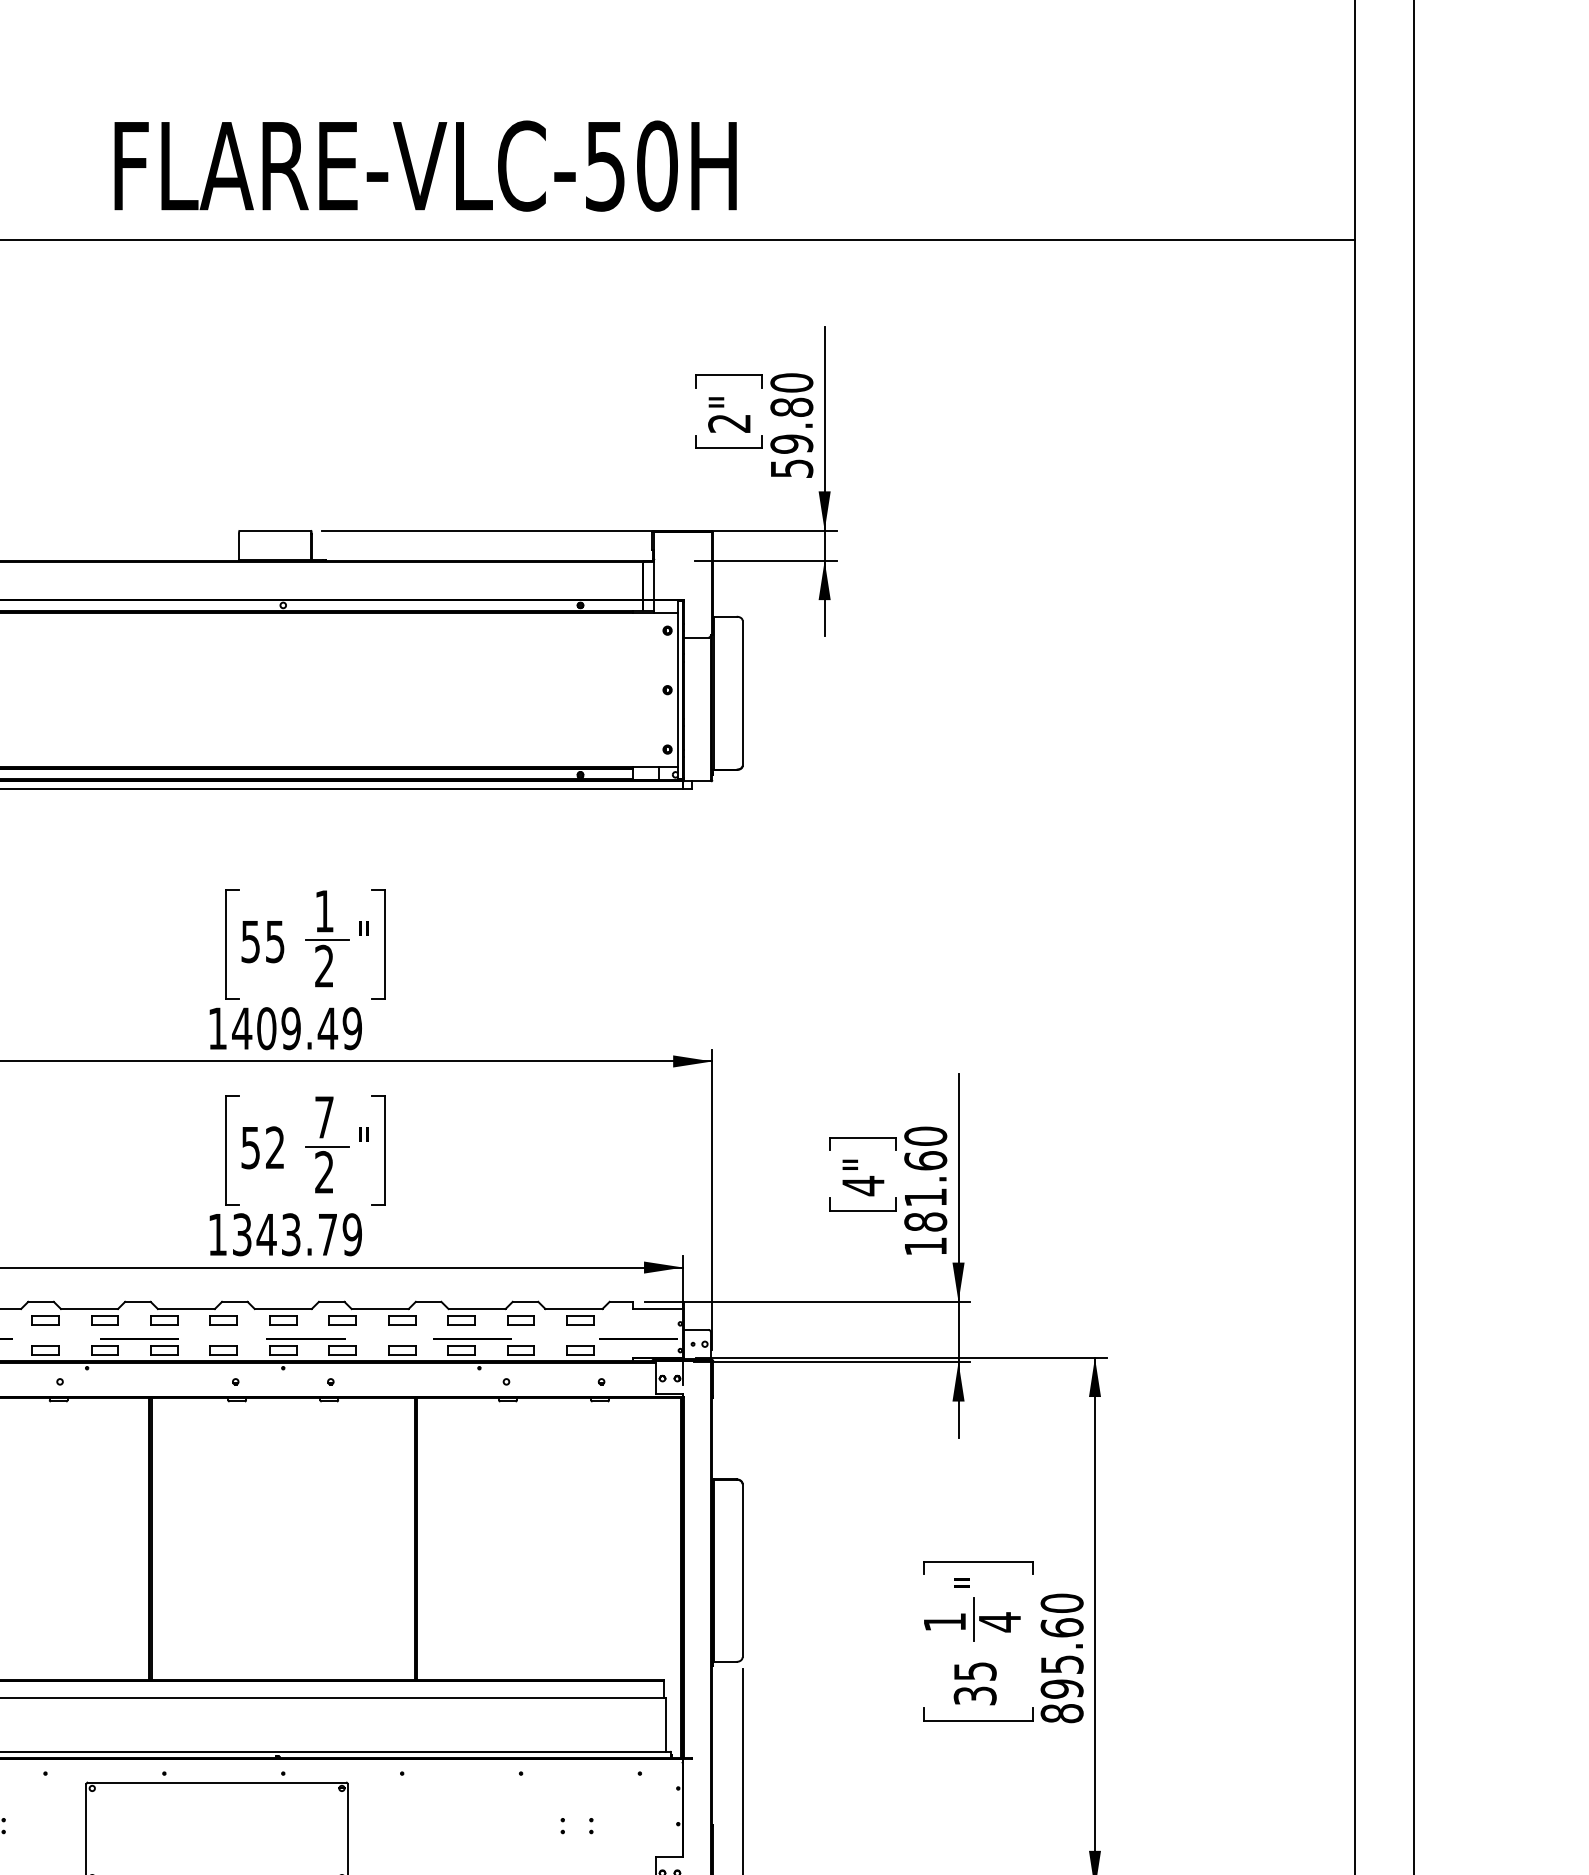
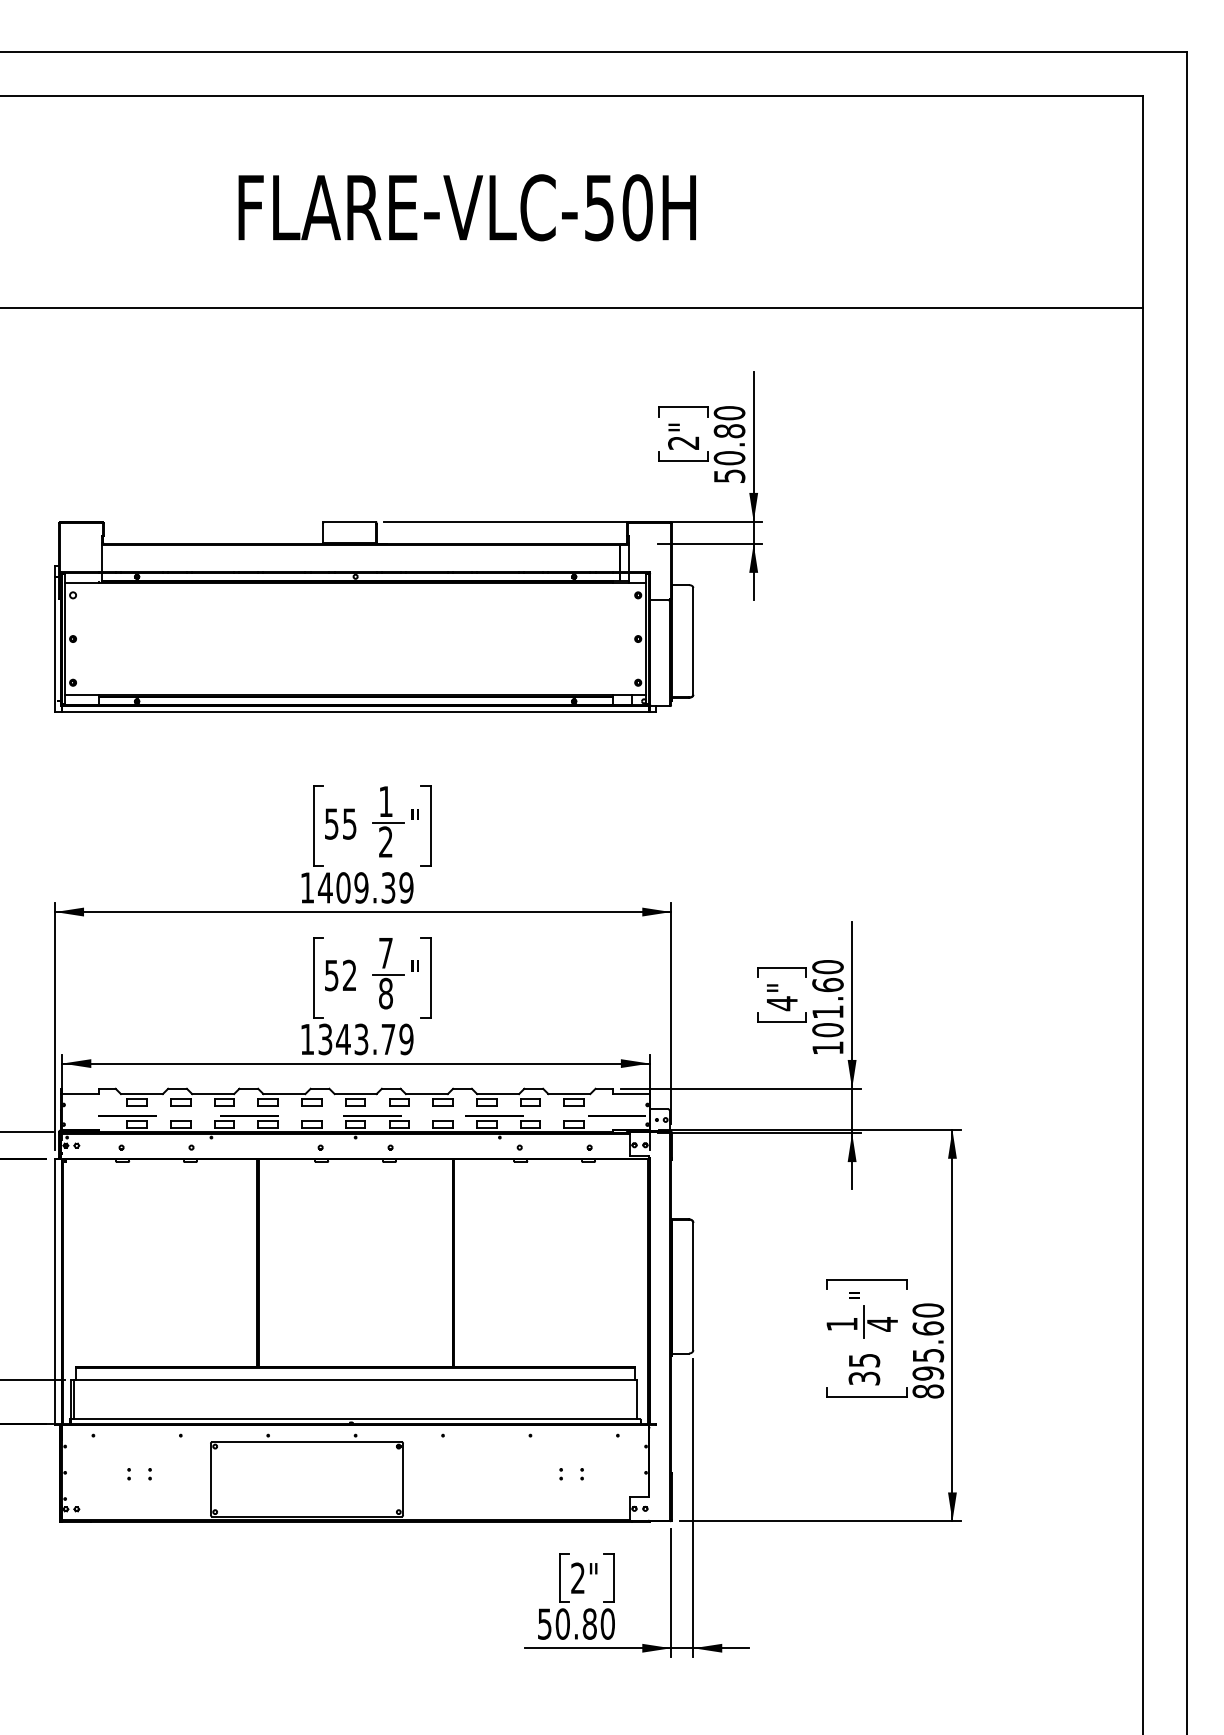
text: (424, 165) -> (466, 207), moved
text: (791, 444) -> (729, 458), 59.80 -> 50.80
text: (327, 1028) -> (388, 887), 1409.49 -> 1409.39
text: (323, 1172) -> (385, 993), 2 -> 8
text: (926, 1222) -> (828, 1030), 181.60 -> 101.60

